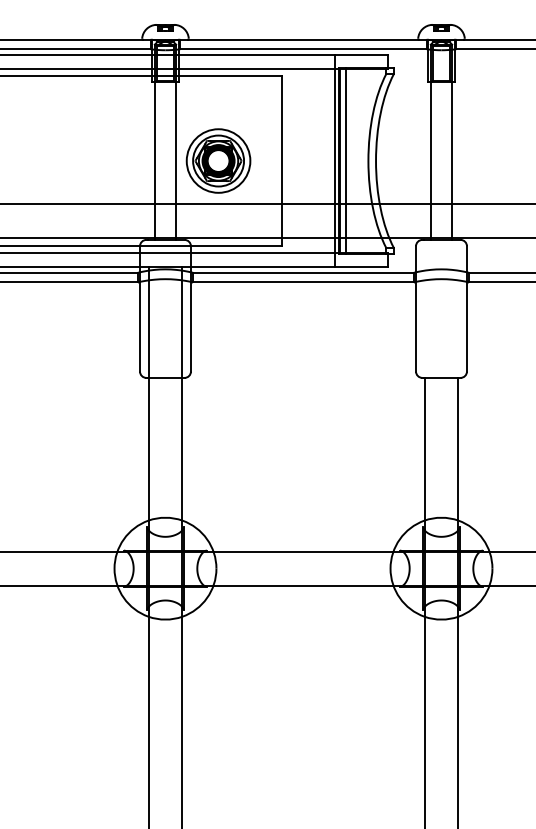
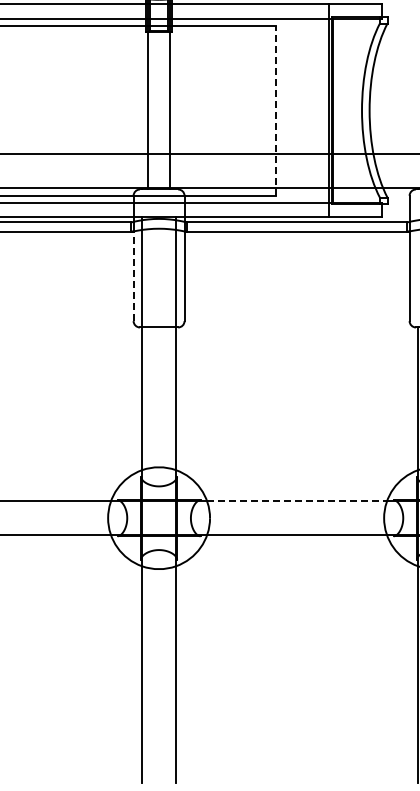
part: (218, 160) -> (212, 110), removed
line: (346, 160) -> (340, 110), removed
line: (282, 161) -> (276, 111), solid -> dashed
line: (140, 326) -> (134, 276), solid -> dashed
line: (303, 551) -> (297, 501), solid -> dashed

